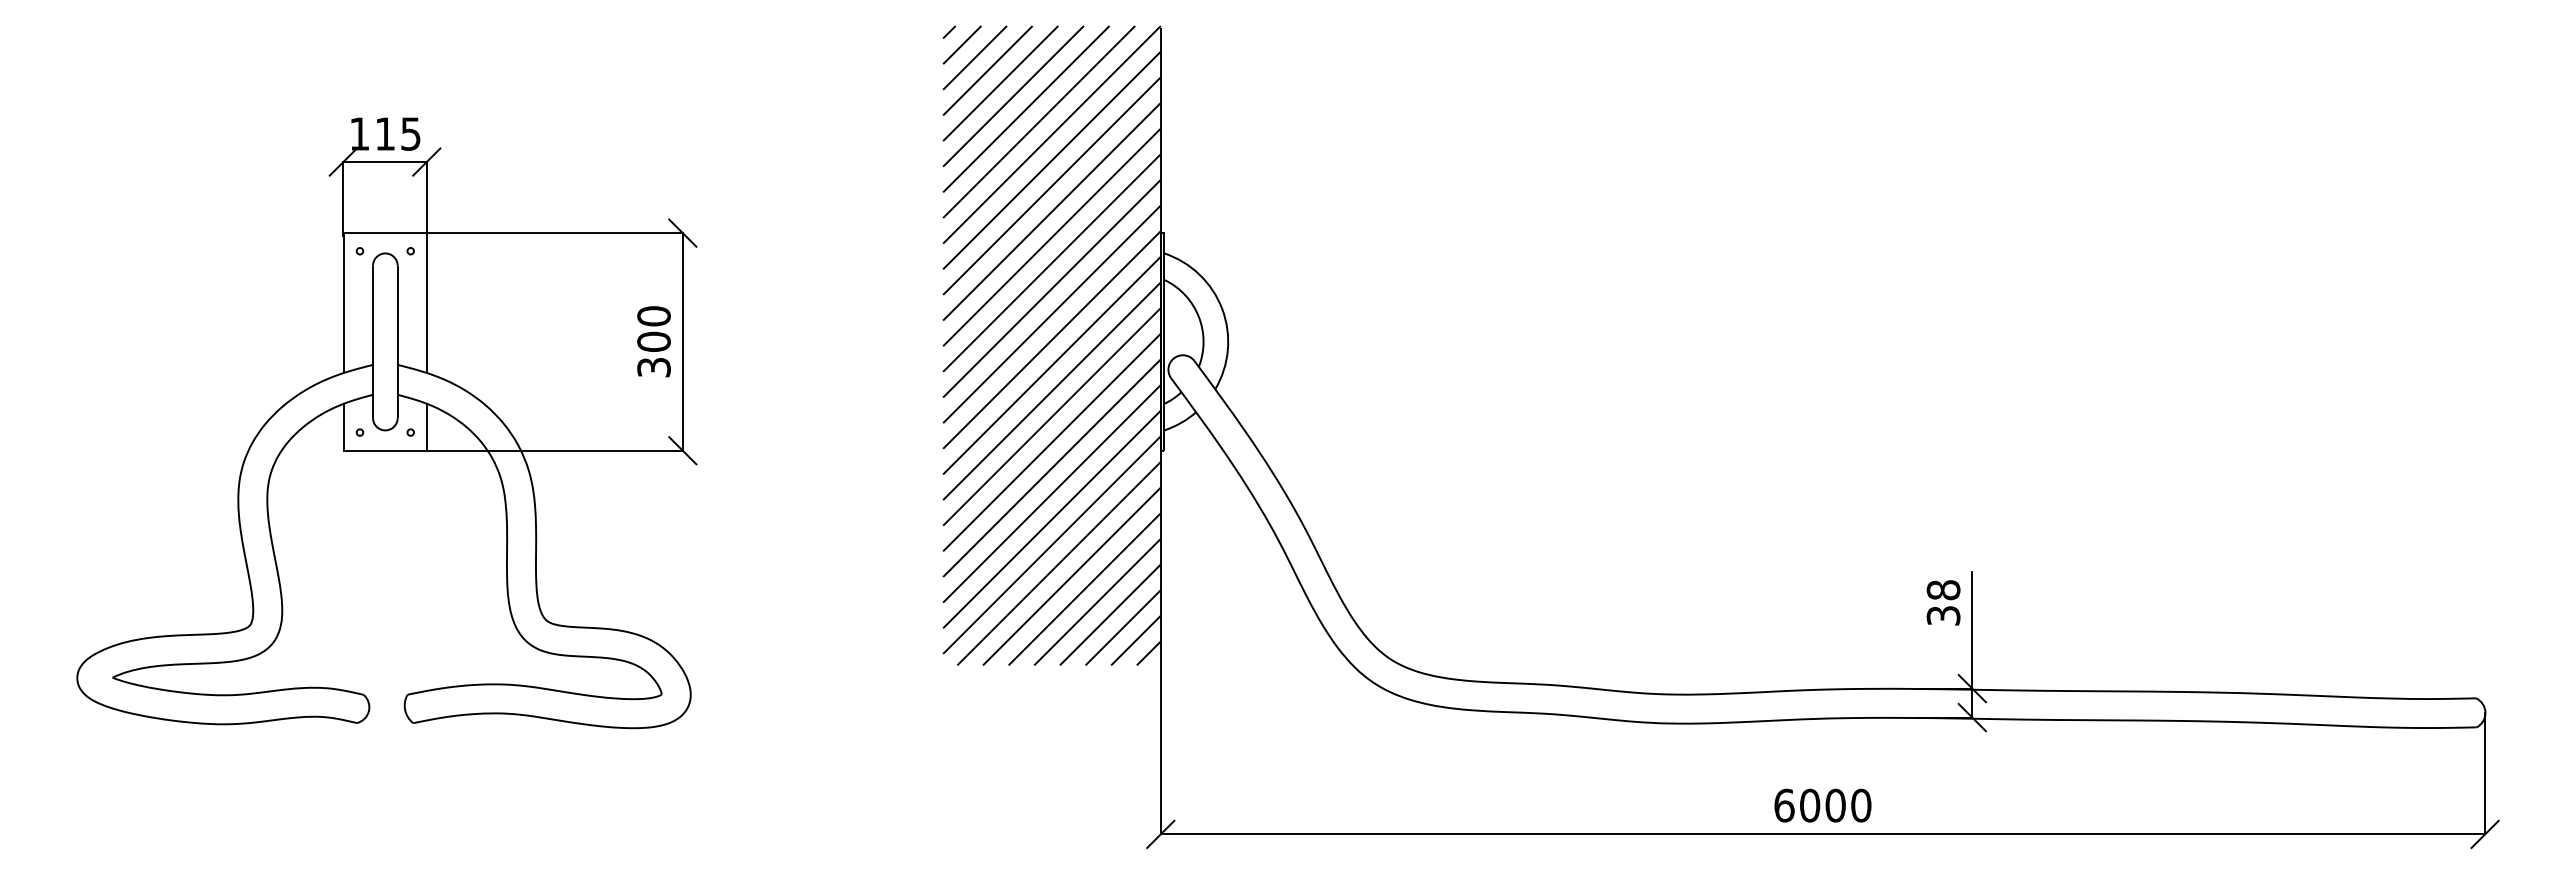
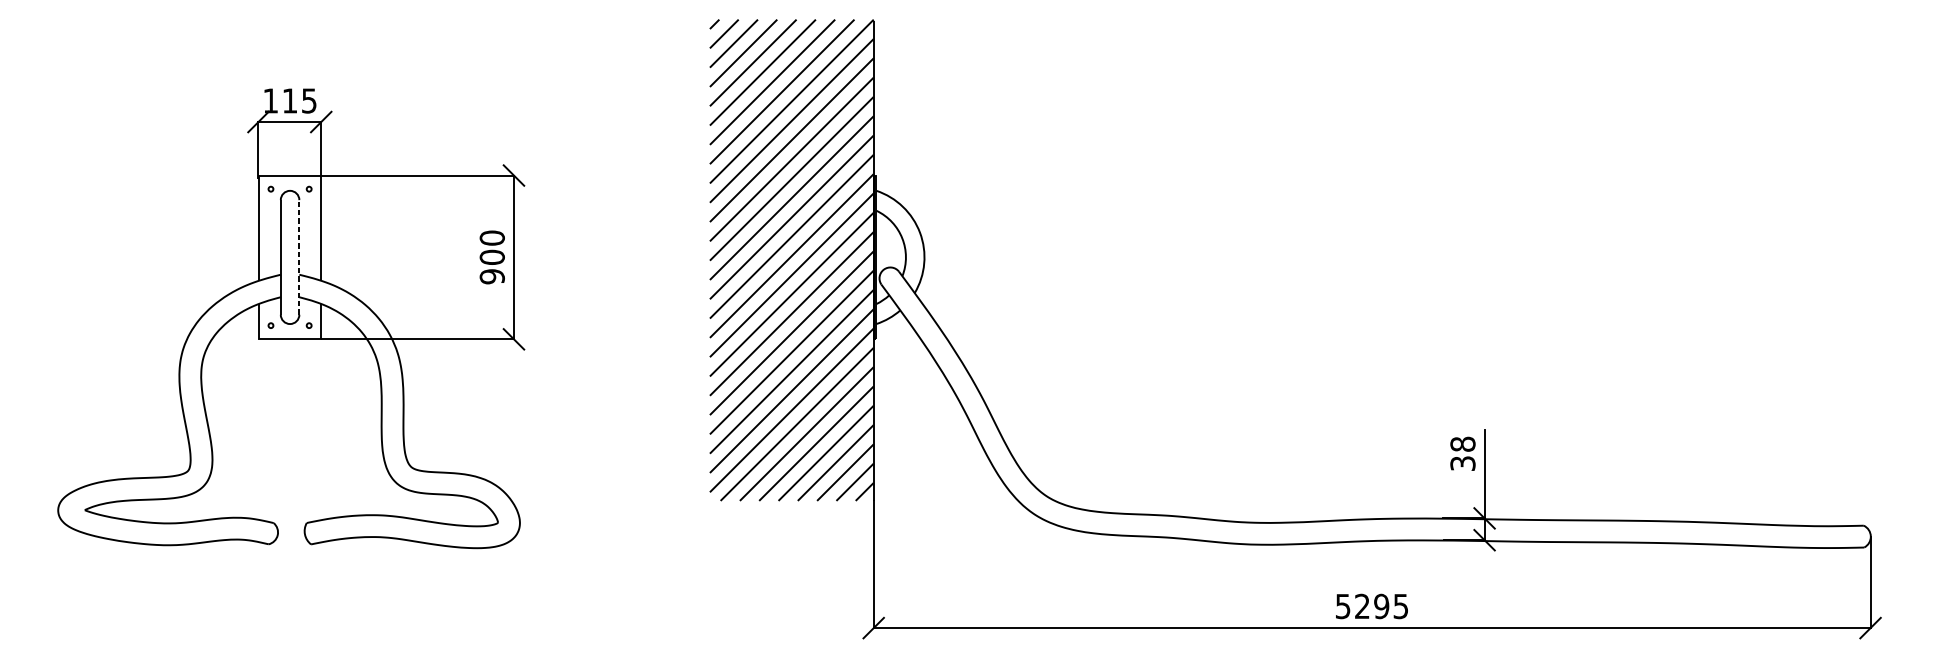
line: (397, 341) -> (299, 257), solid -> dashed
text: (653, 367) -> (491, 276), 300 -> 900
text: (1822, 805) -> (1371, 606), 6000 -> 5295

